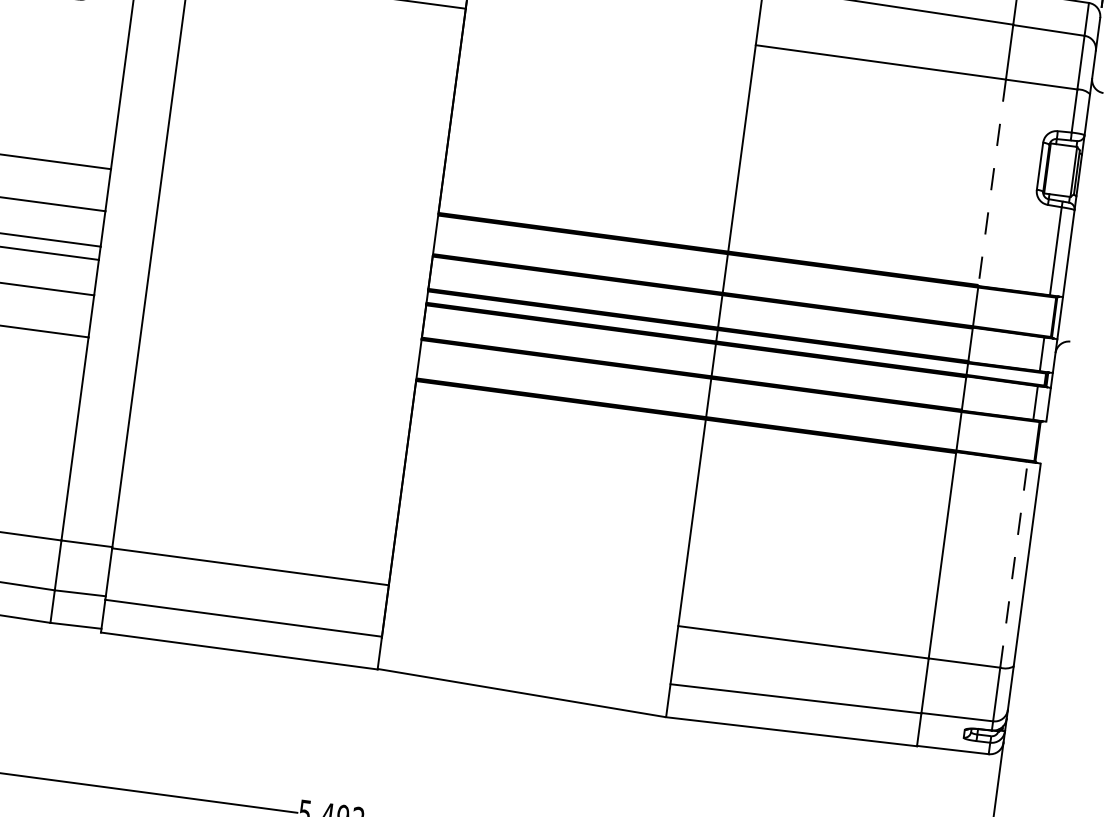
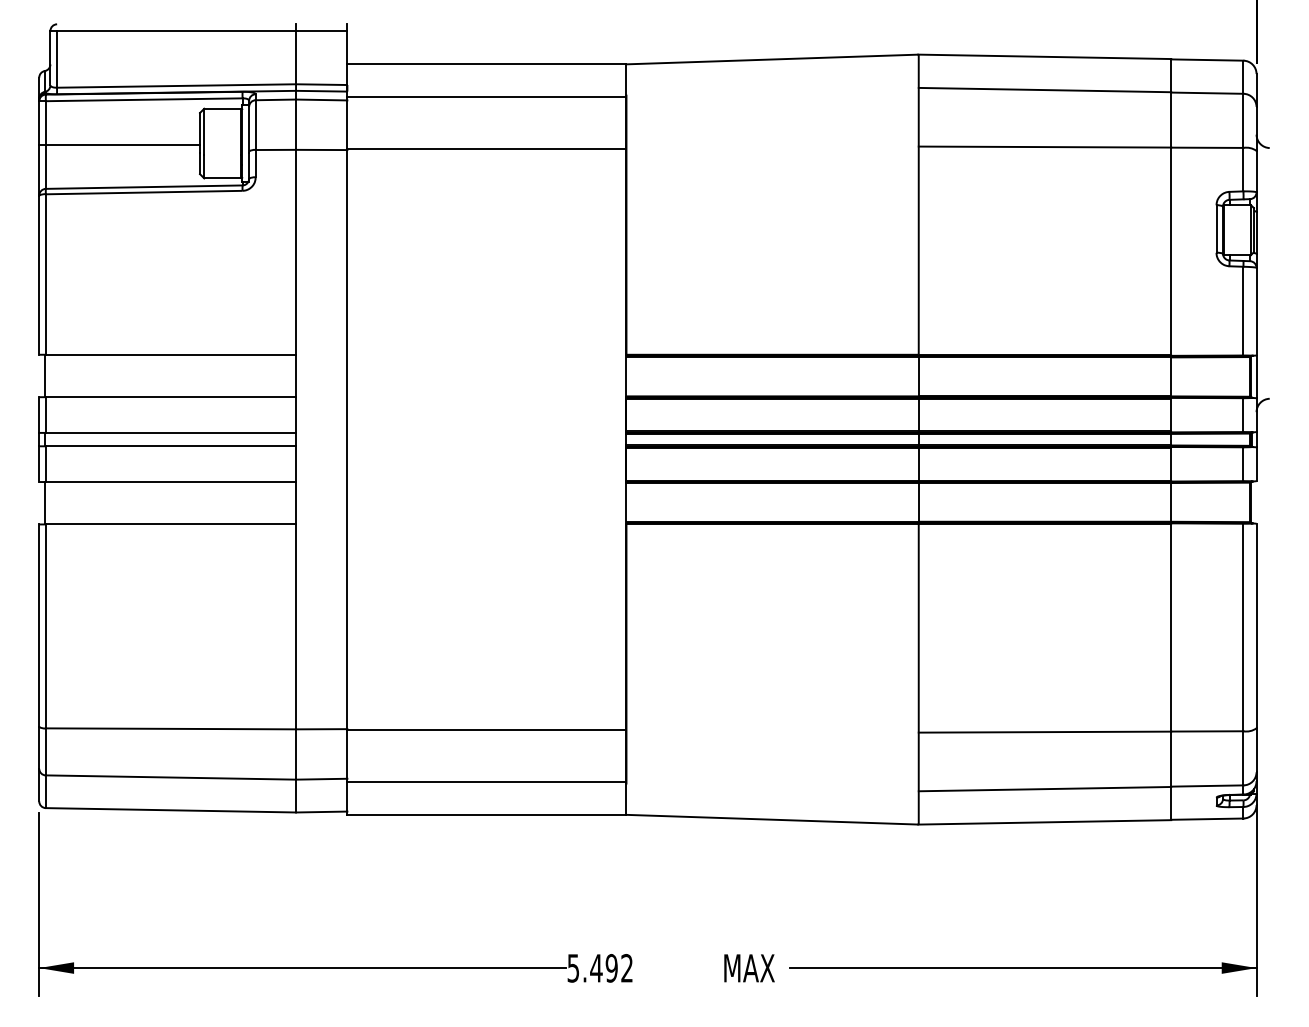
line: (992, 182) -> (1171, 251), dashed -> solid
line: (1014, 564) -> (1243, 627), dashed -> solid

